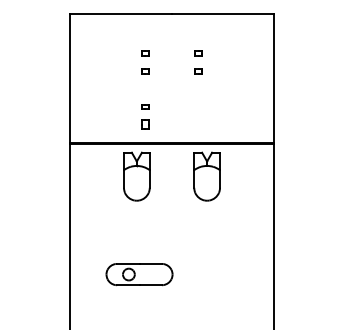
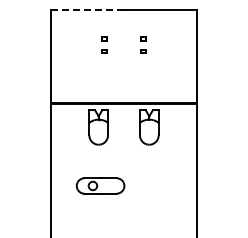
line: (121, 13) -> (87, 9), solid -> dashed
part: (144, 115) -> (104, 83), removed
part: (139, 273) -> (100, 185), moved

